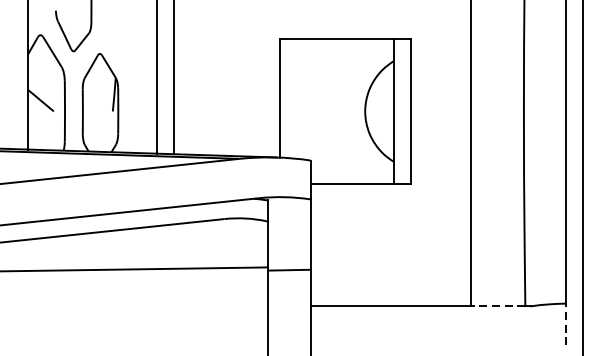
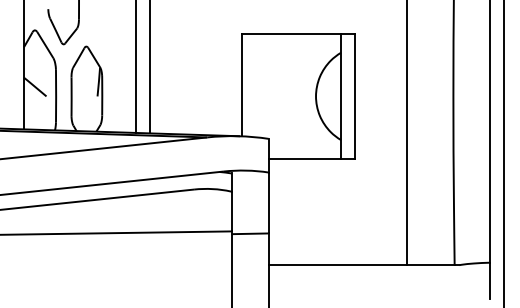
line: (498, 306) -> (431, 265), dashed -> solid
line: (565, 324) -> (489, 280), dashed -> solid

